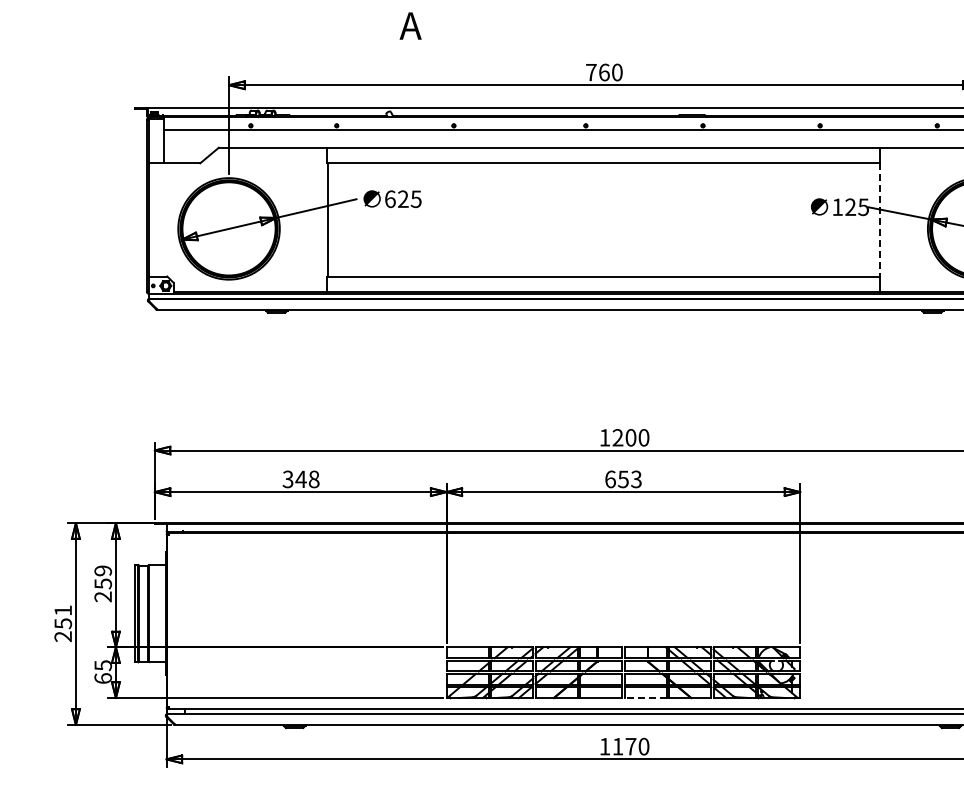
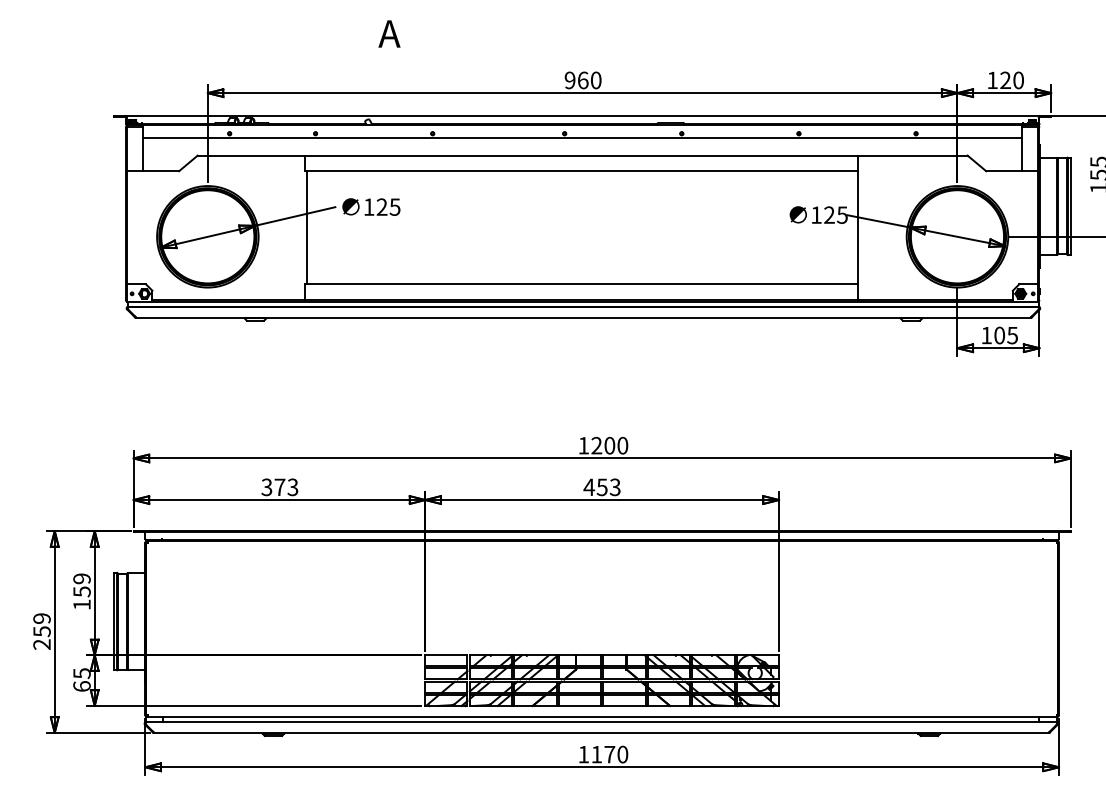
text: (590, 72) -> (569, 80), 760 -> 960
text: (390, 198) -> (369, 206), 625 -> 125
line: (879, 219) -> (858, 227), dashed -> solid
text: (307, 478) -> (286, 486), 348 -> 373
text: (610, 479) -> (589, 487), 653 -> 453
text: (102, 596) -> (81, 604), 259 -> 159
text: (62, 610) -> (41, 618), 251 -> 259
line: (644, 697) -> (623, 705), dashed -> solid

